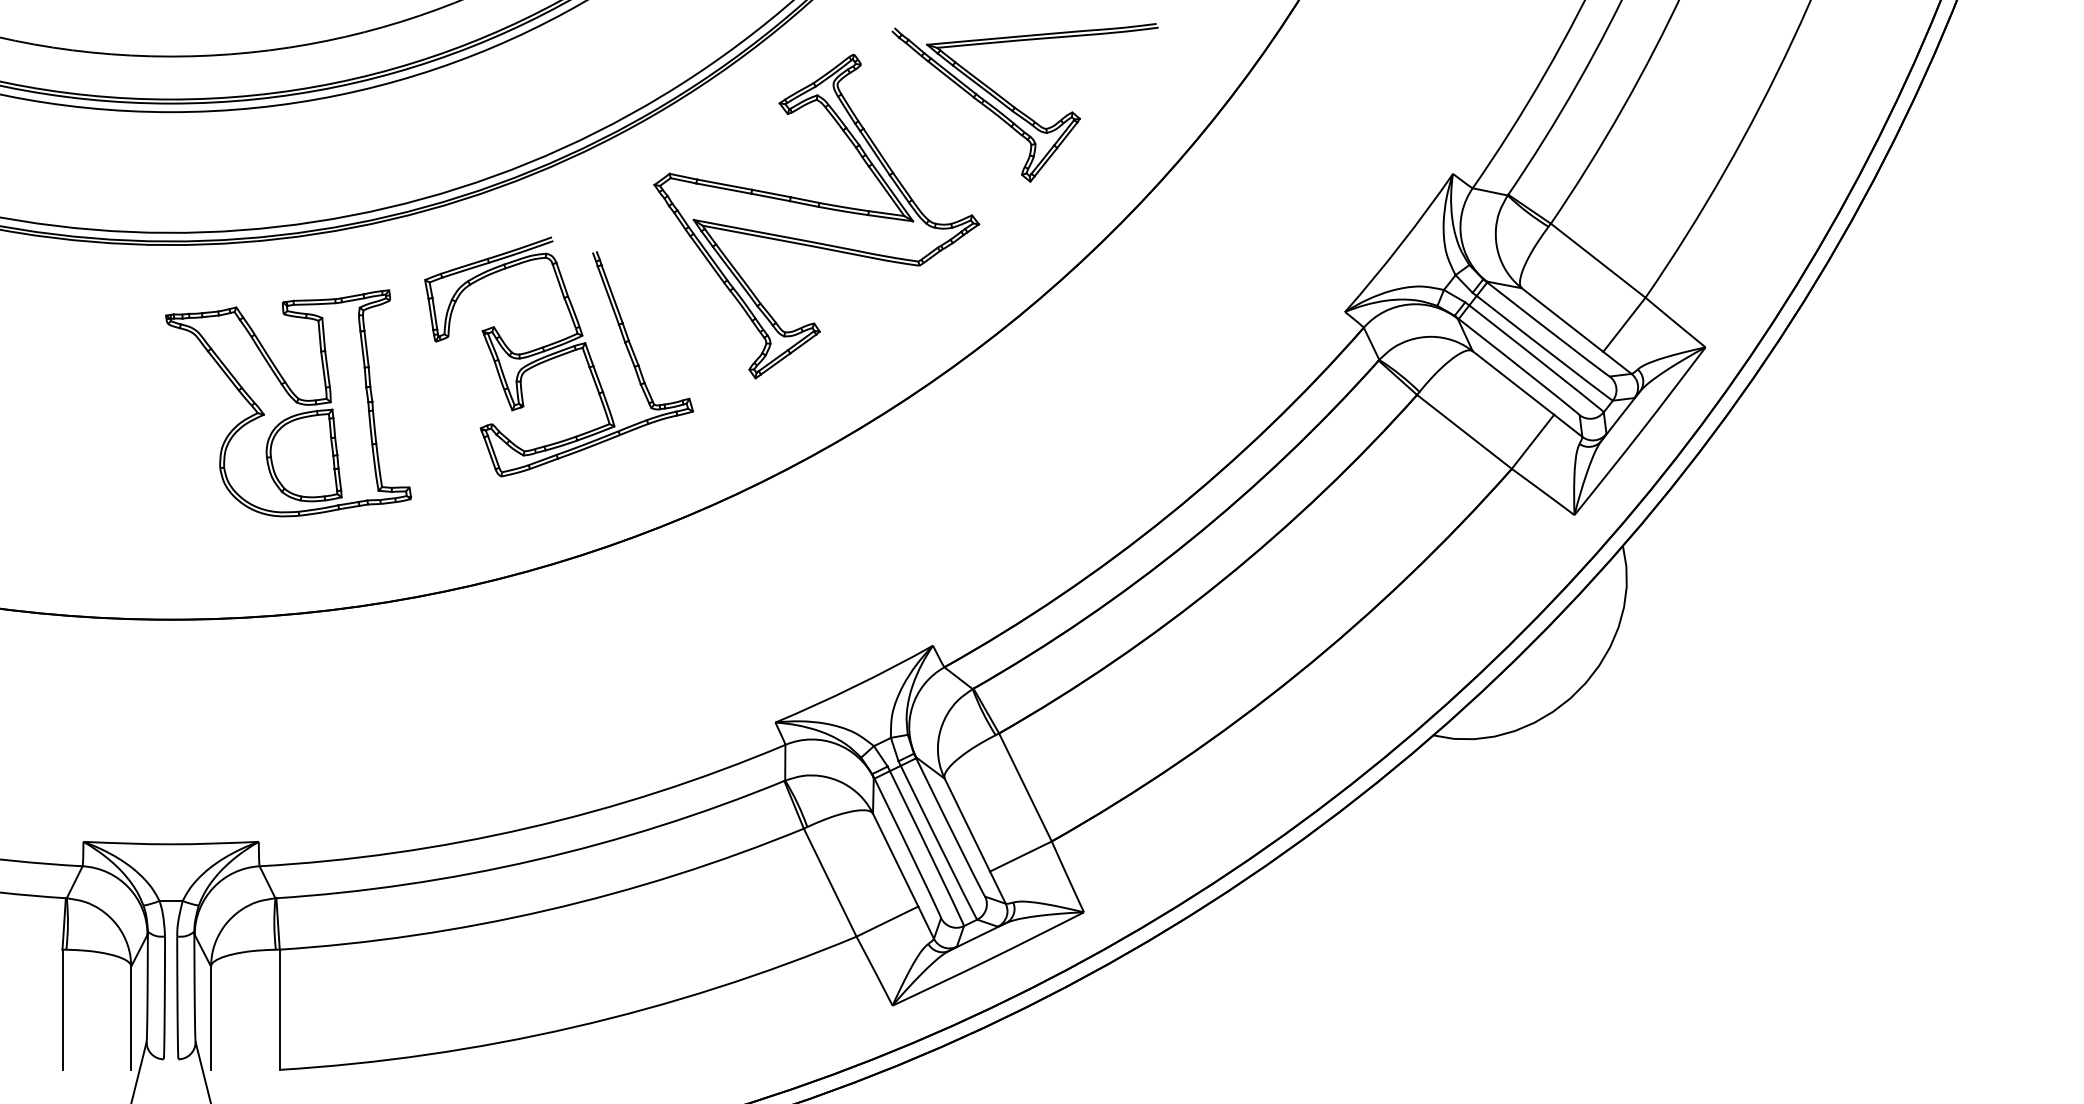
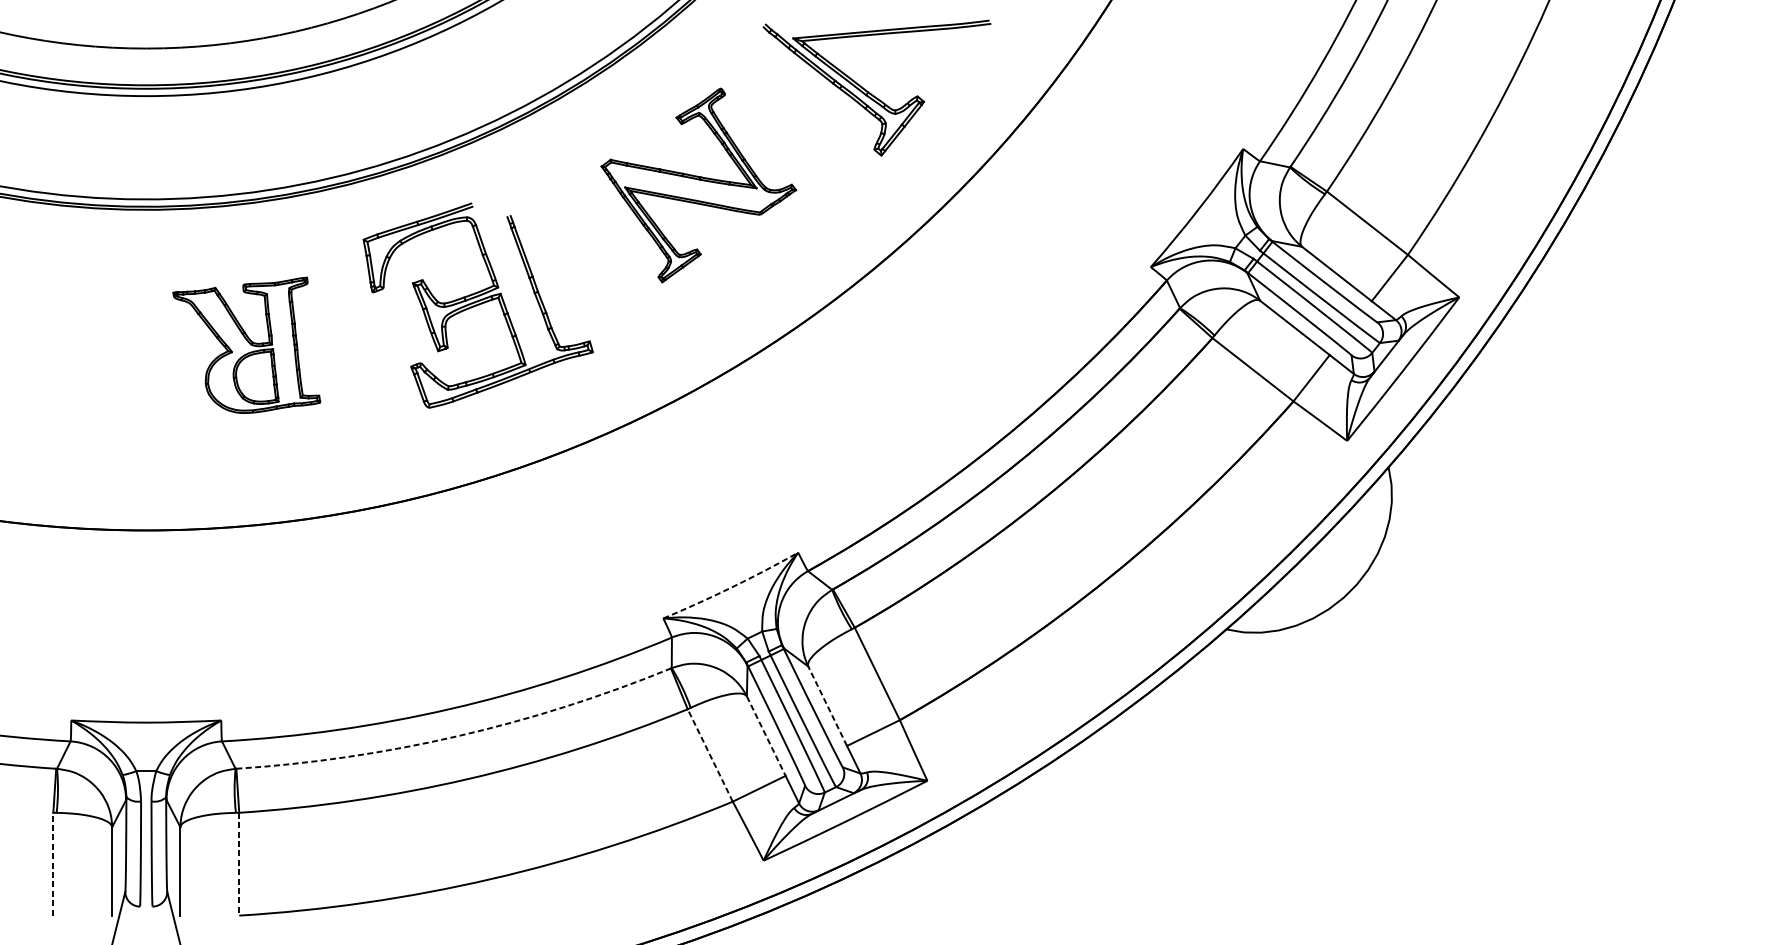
part: (816, 216) -> (698, 185), size x0.7
part: (288, 403) -> (246, 345), size x0.7
arc: (855, 686) -> (731, 587), solid -> dashed
line: (967, 825) -> (827, 706), solid -> dashed
arc: (535, 860) -> (458, 736), solid -> dashed
line: (895, 860) -> (766, 736), solid -> dashed
line: (829, 882) -> (709, 755), solid -> dashed
line: (62, 1009) -> (53, 863), solid -> dashed
line: (279, 1010) -> (239, 864), solid -> dashed

